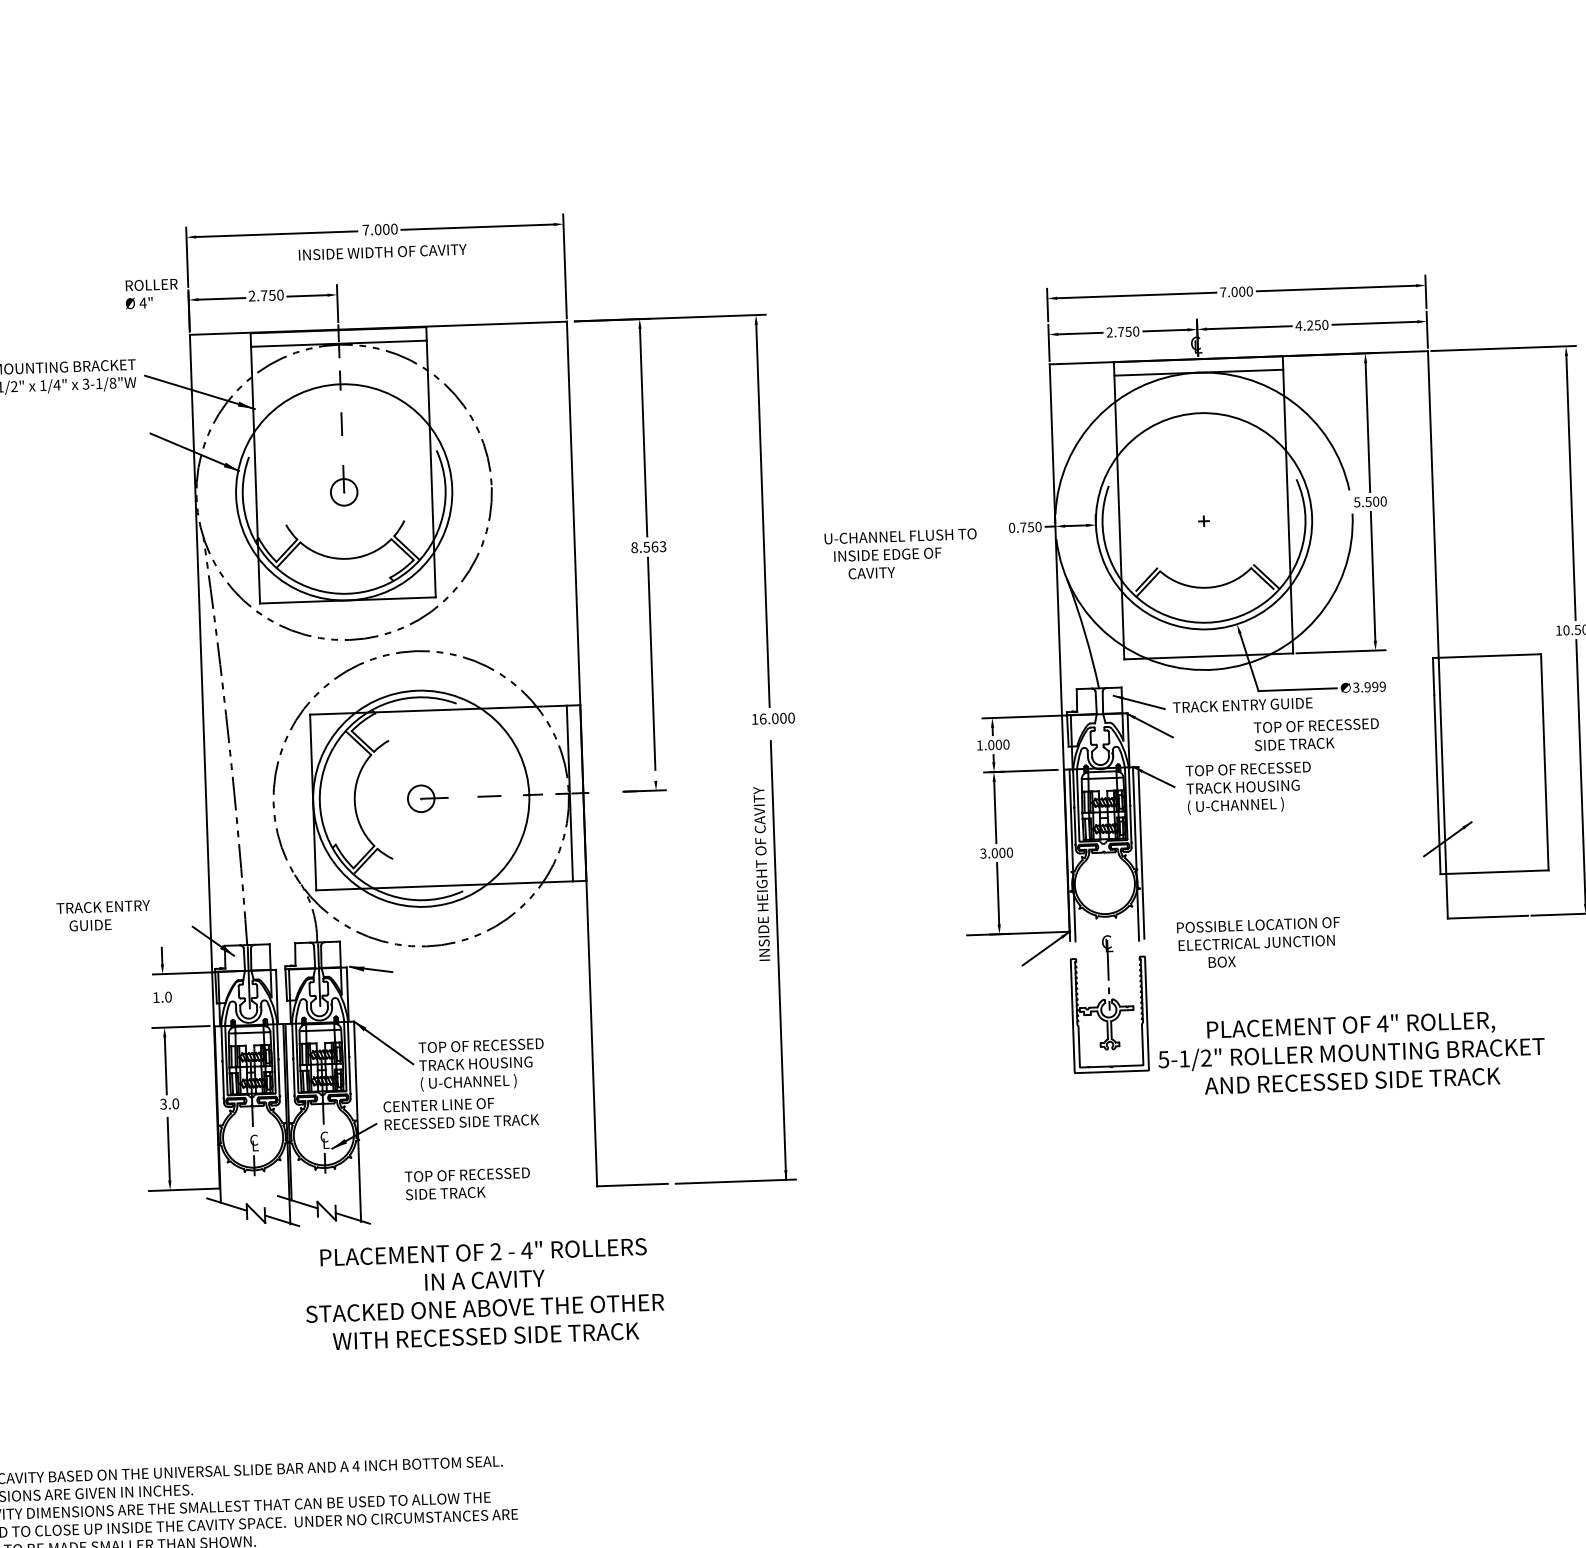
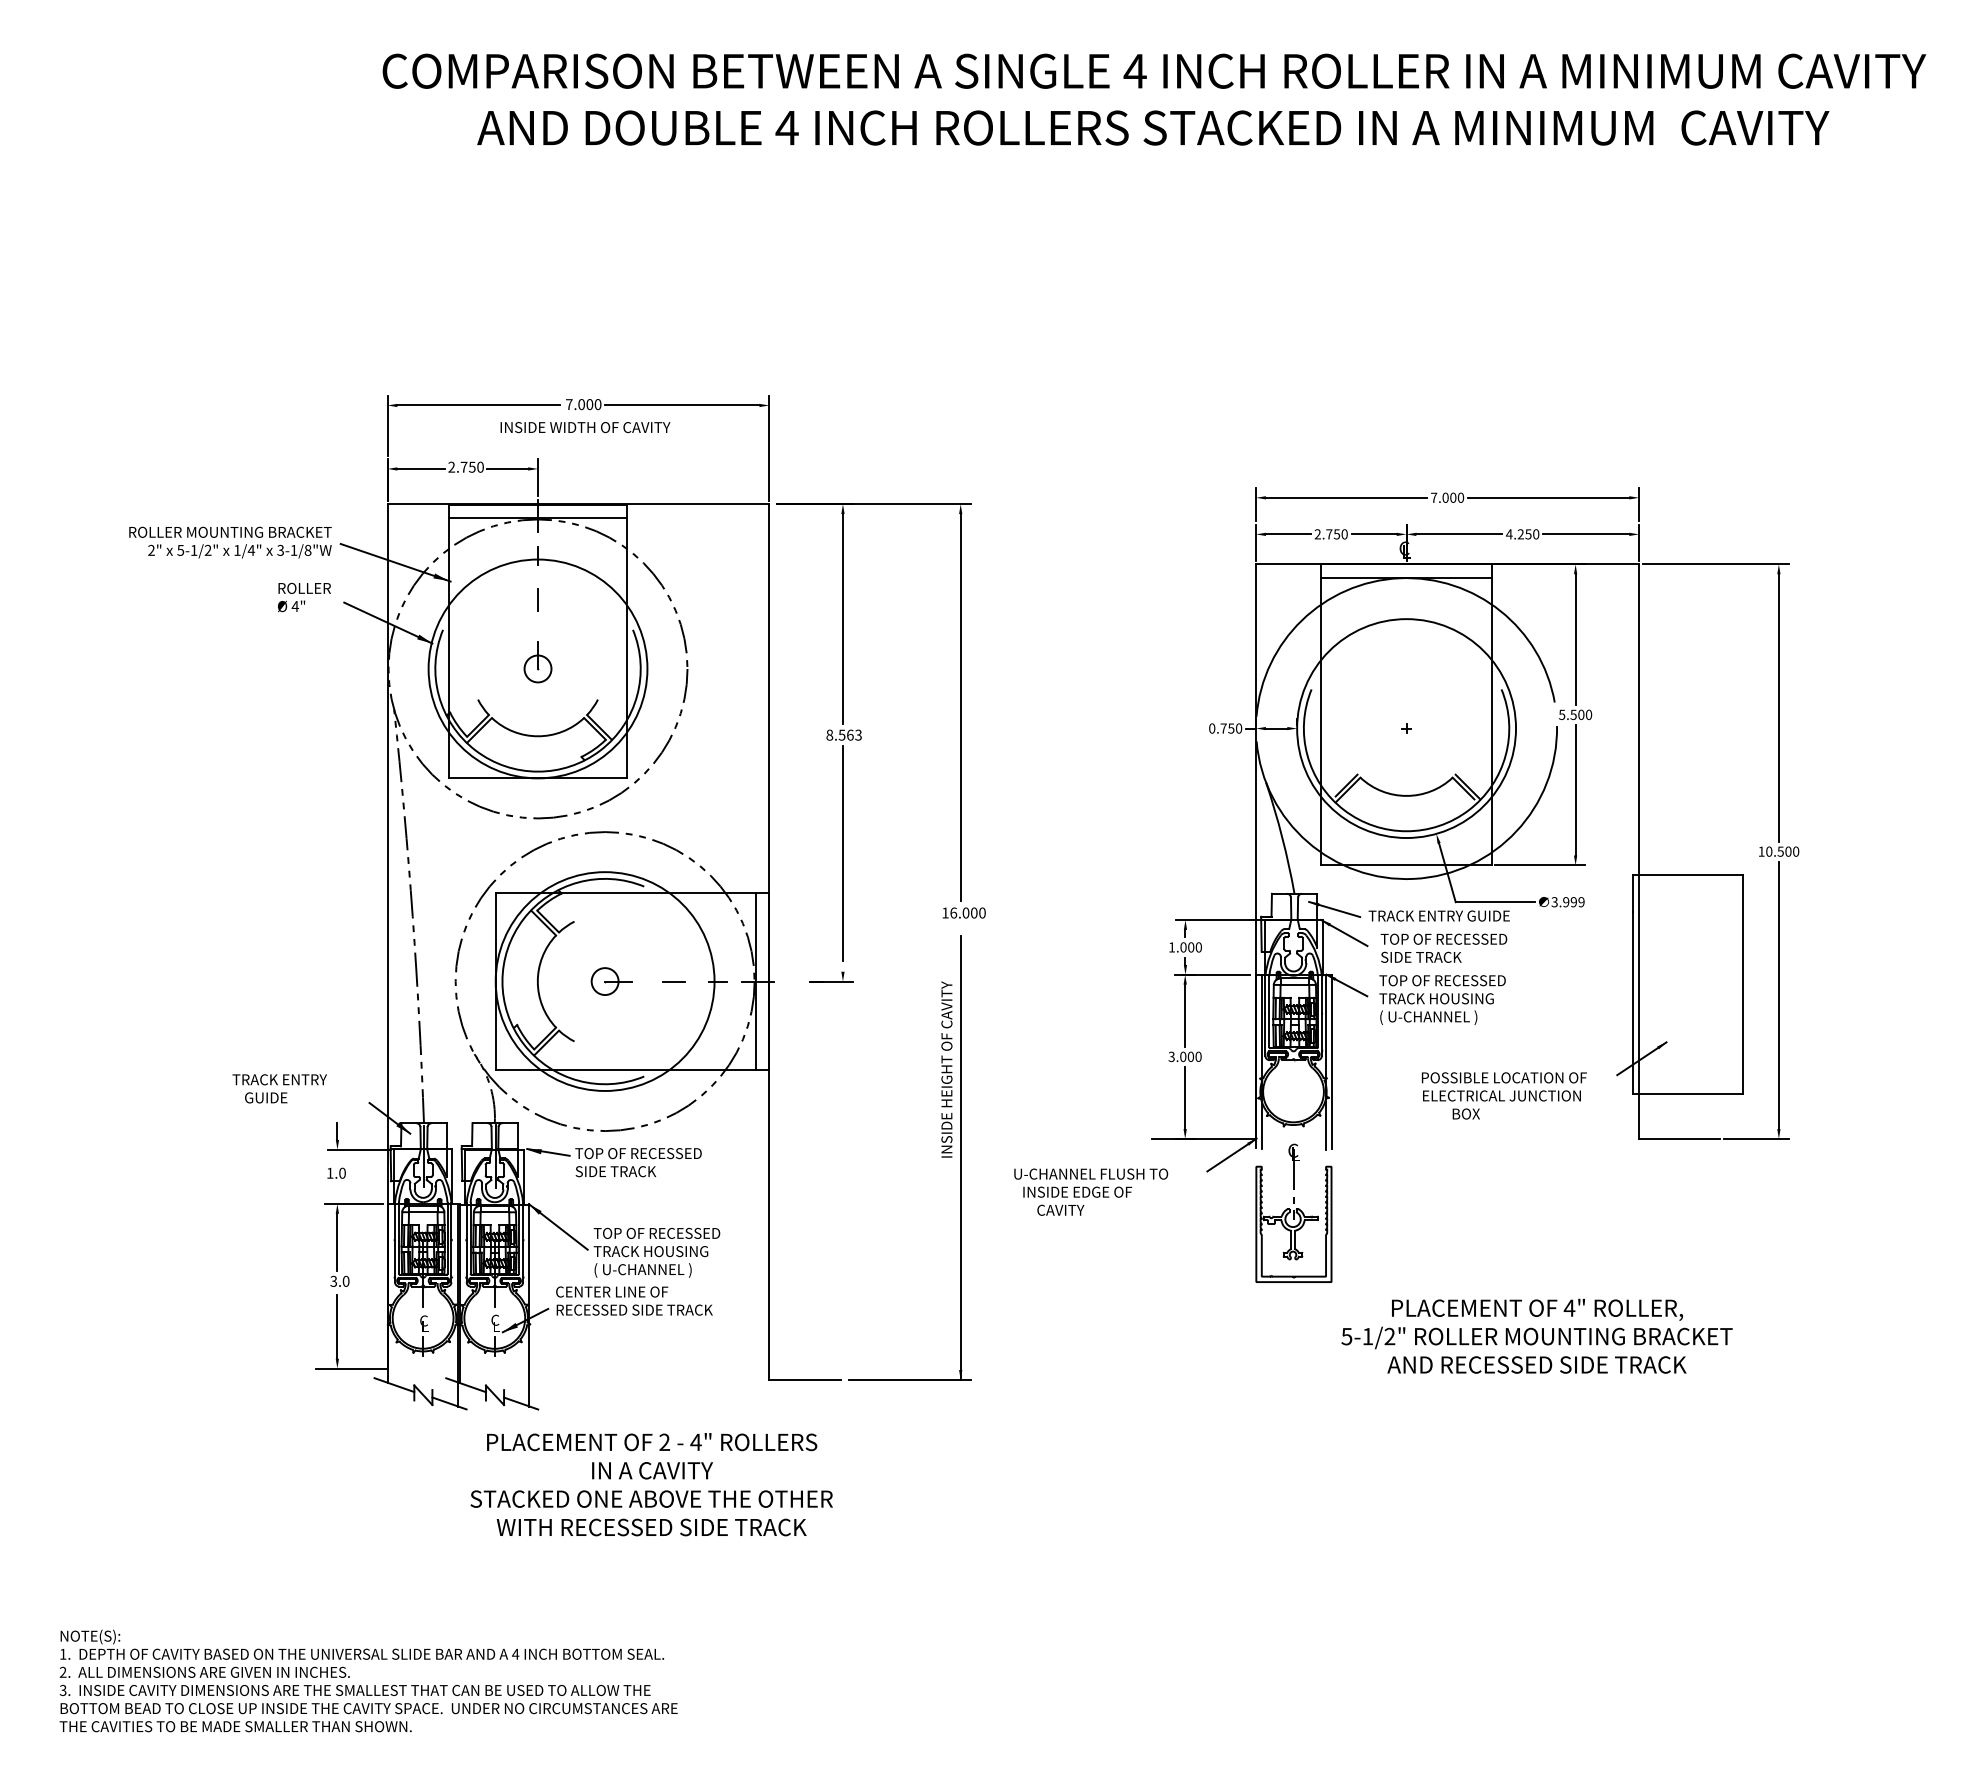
text: (151, 293) -> (304, 597), moved
text: (901, 553) -> (1091, 1191), moved
text: (1316, 733) -> (1443, 947), moved
text: (1258, 942) -> (1503, 1095), moved
text: (1351, 1052) -> (1536, 1335), moved
text: (467, 1183) -> (638, 1162), moved

